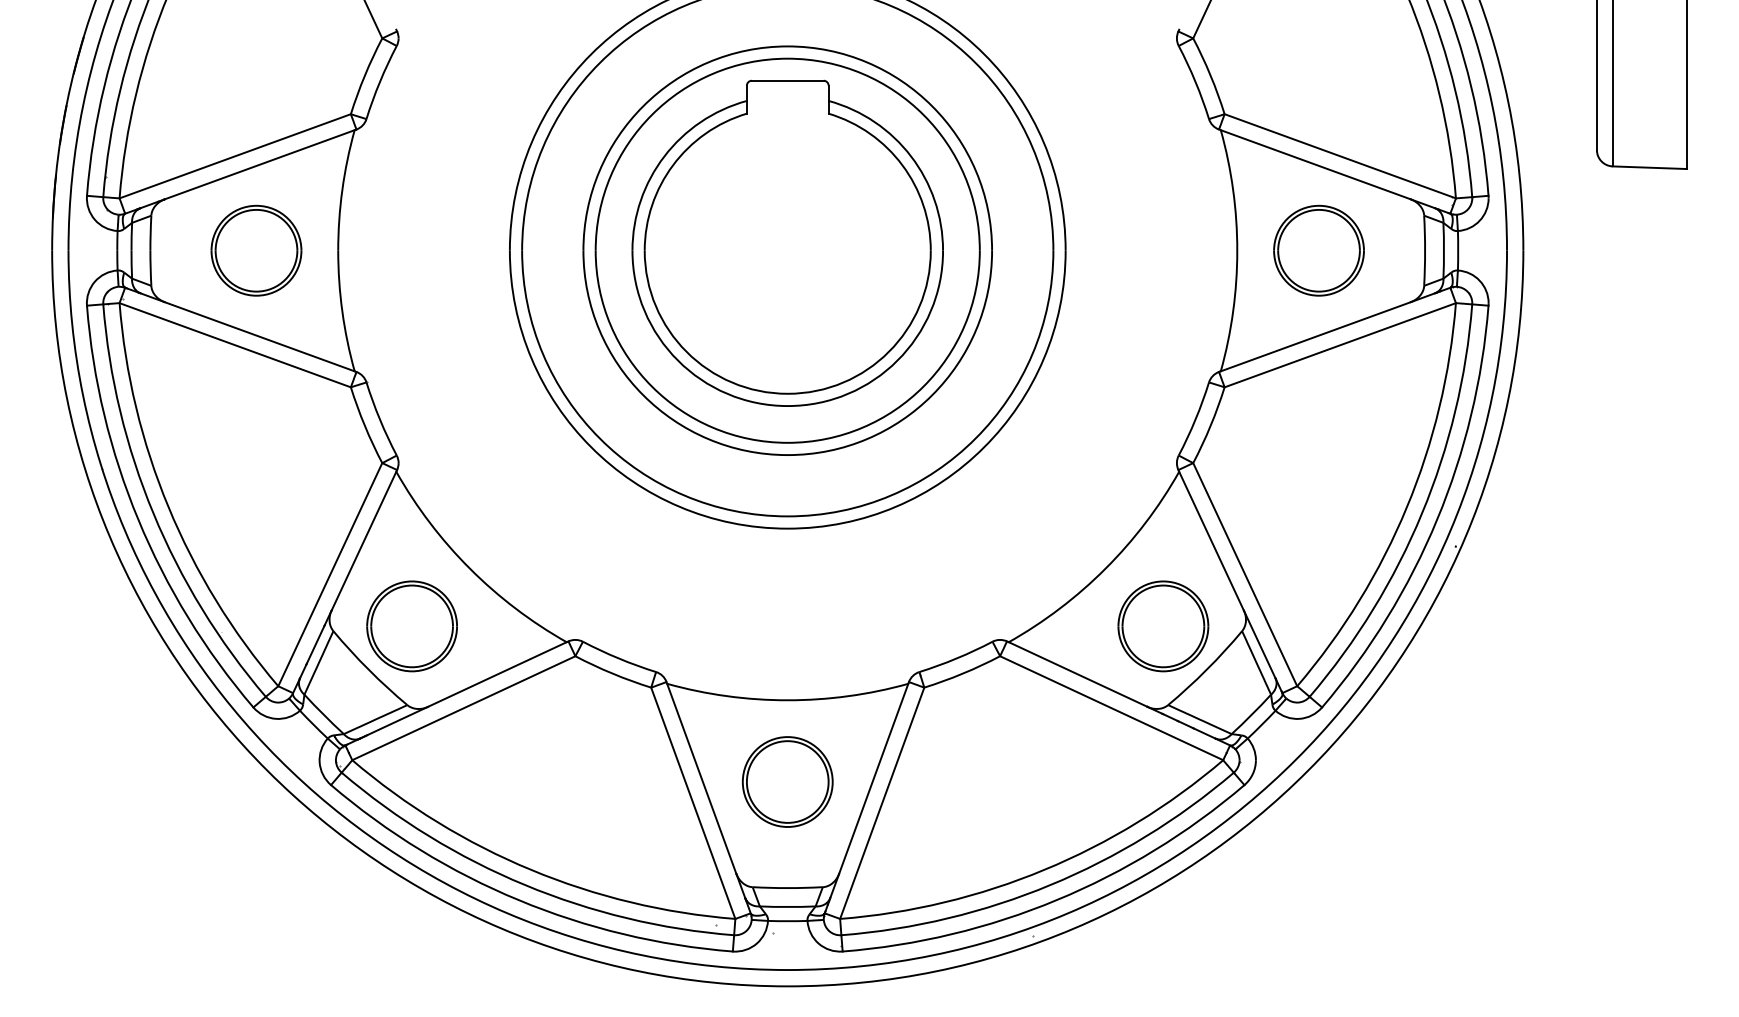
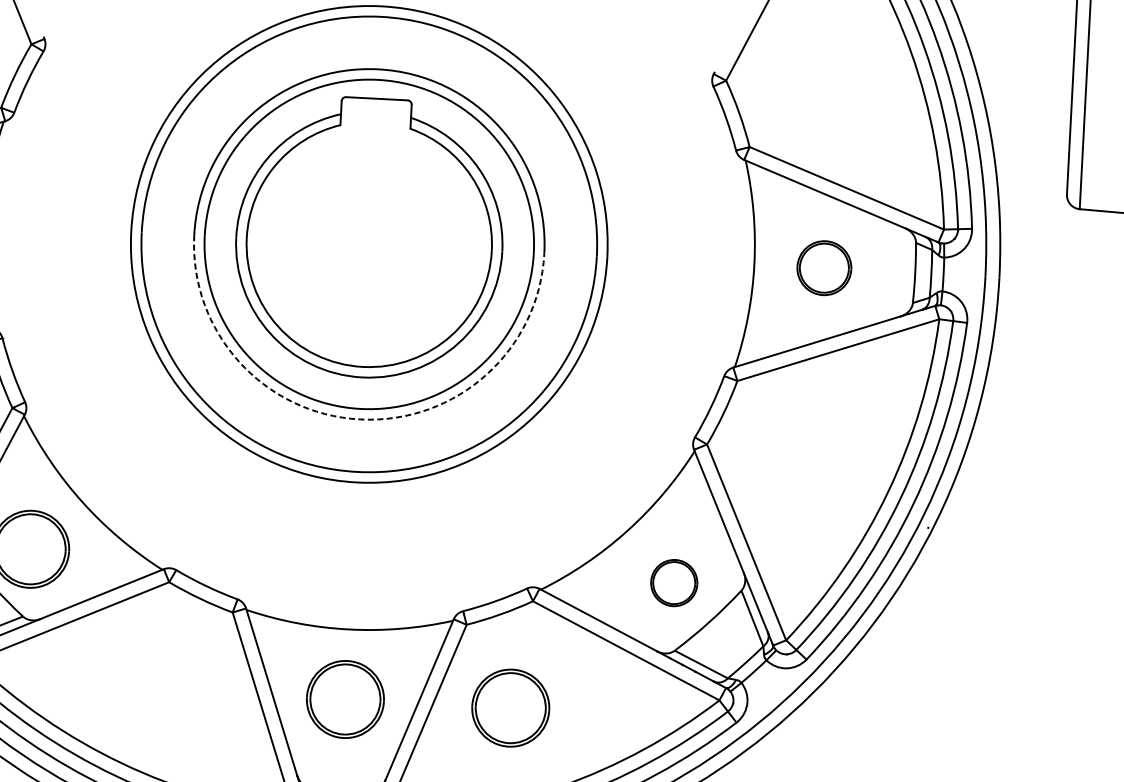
part: (1318, 250) -> (823, 268), size x0.7
arc: (787, 455) -> (359, 419), solid -> dashed
part: (1163, 626) -> (674, 583), size x0.6
part: (980, 781) -> (510, 707), added

